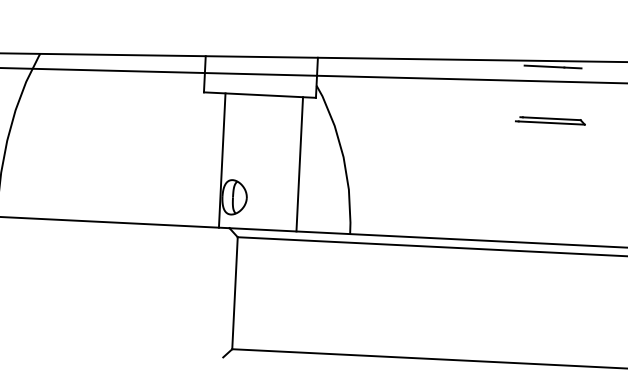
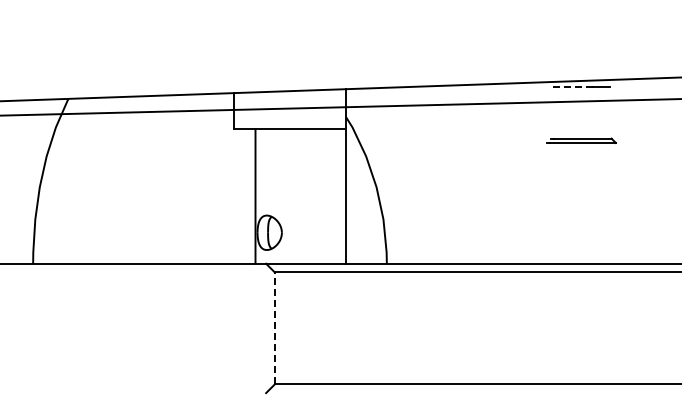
line: (544, 66) -> (572, 86), solid -> dashed
line: (300, 164) -> (346, 196), moved
line: (234, 292) -> (274, 327), solid -> dashed

